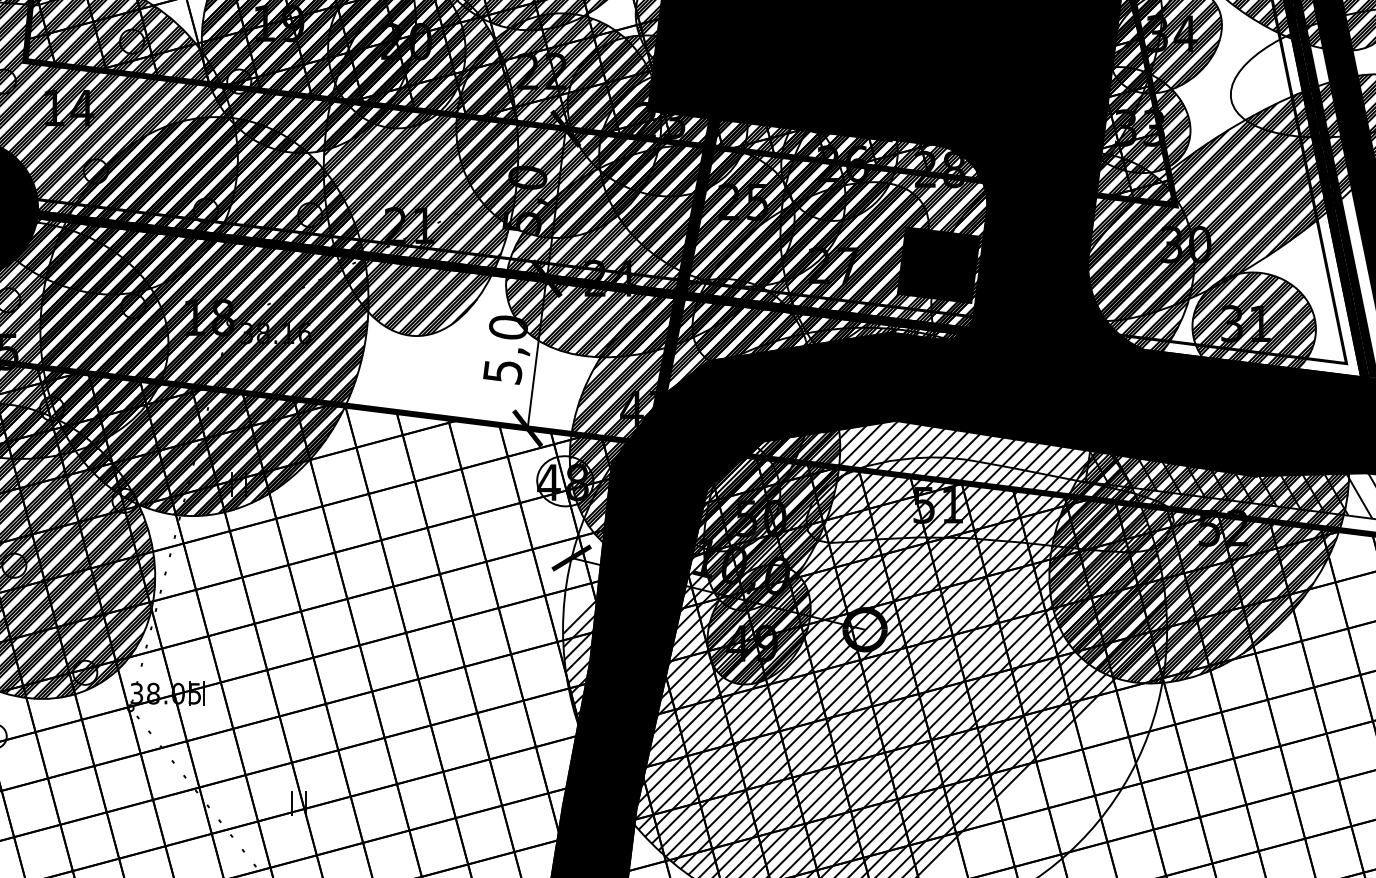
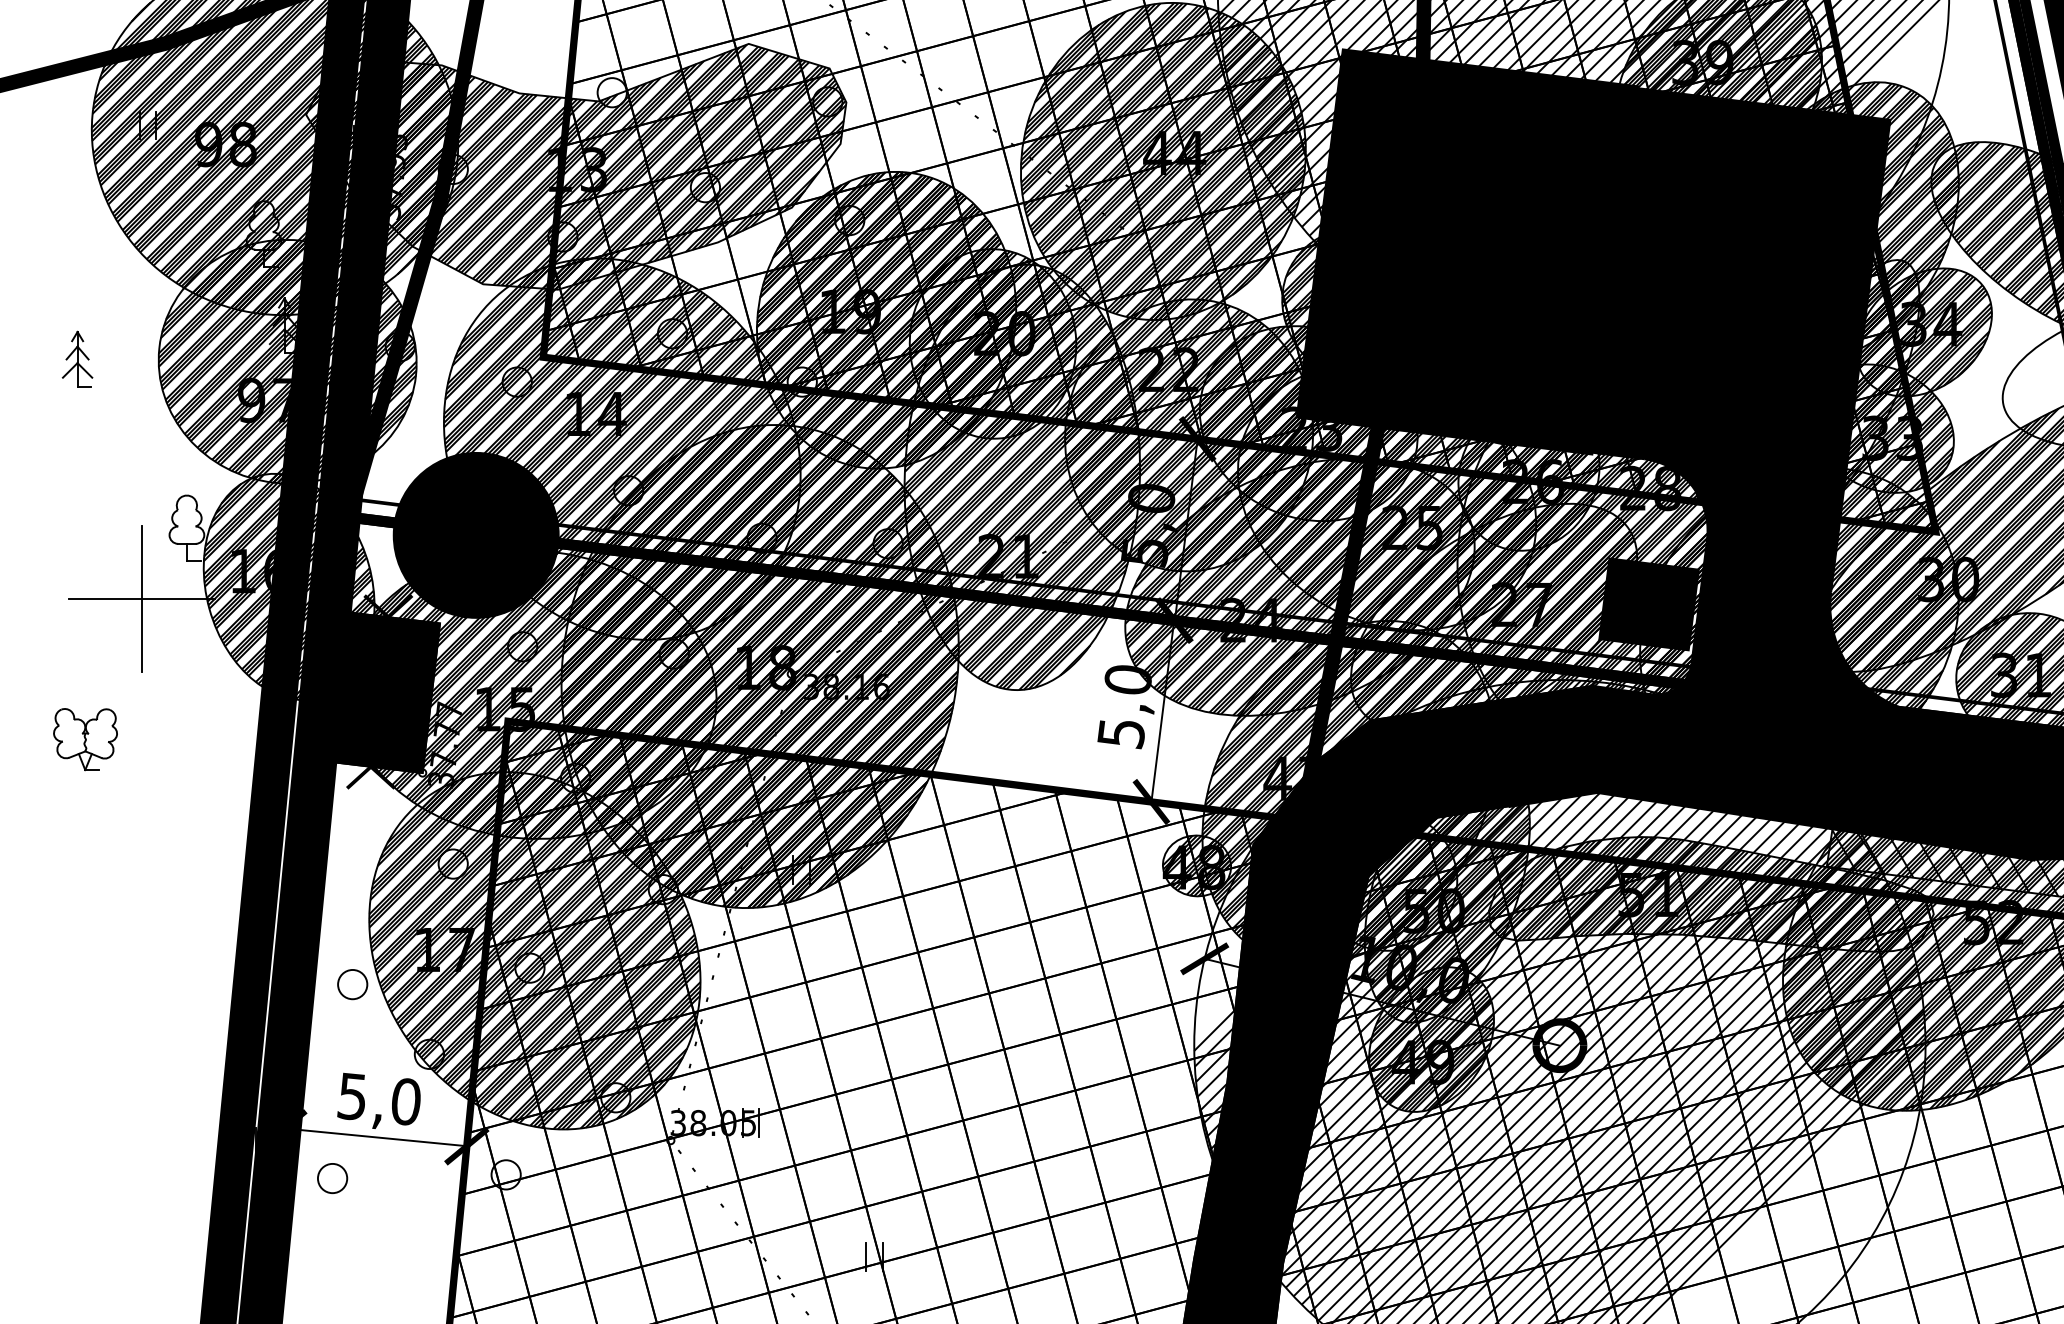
hatch: (564, 480) -> (1196, 865), added
hatch: (989, 504) -> (1710, 894), added

